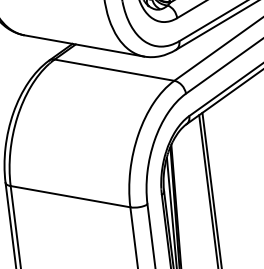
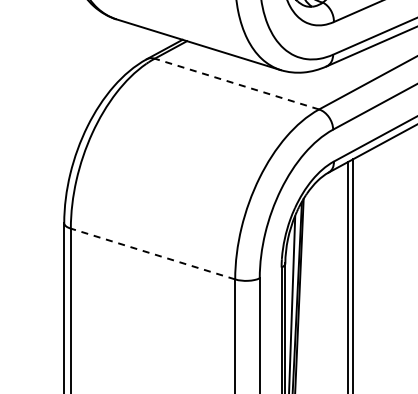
line: (114, 69) -> (236, 83), solid -> dashed
line: (70, 196) -> (152, 253), solid -> dashed

